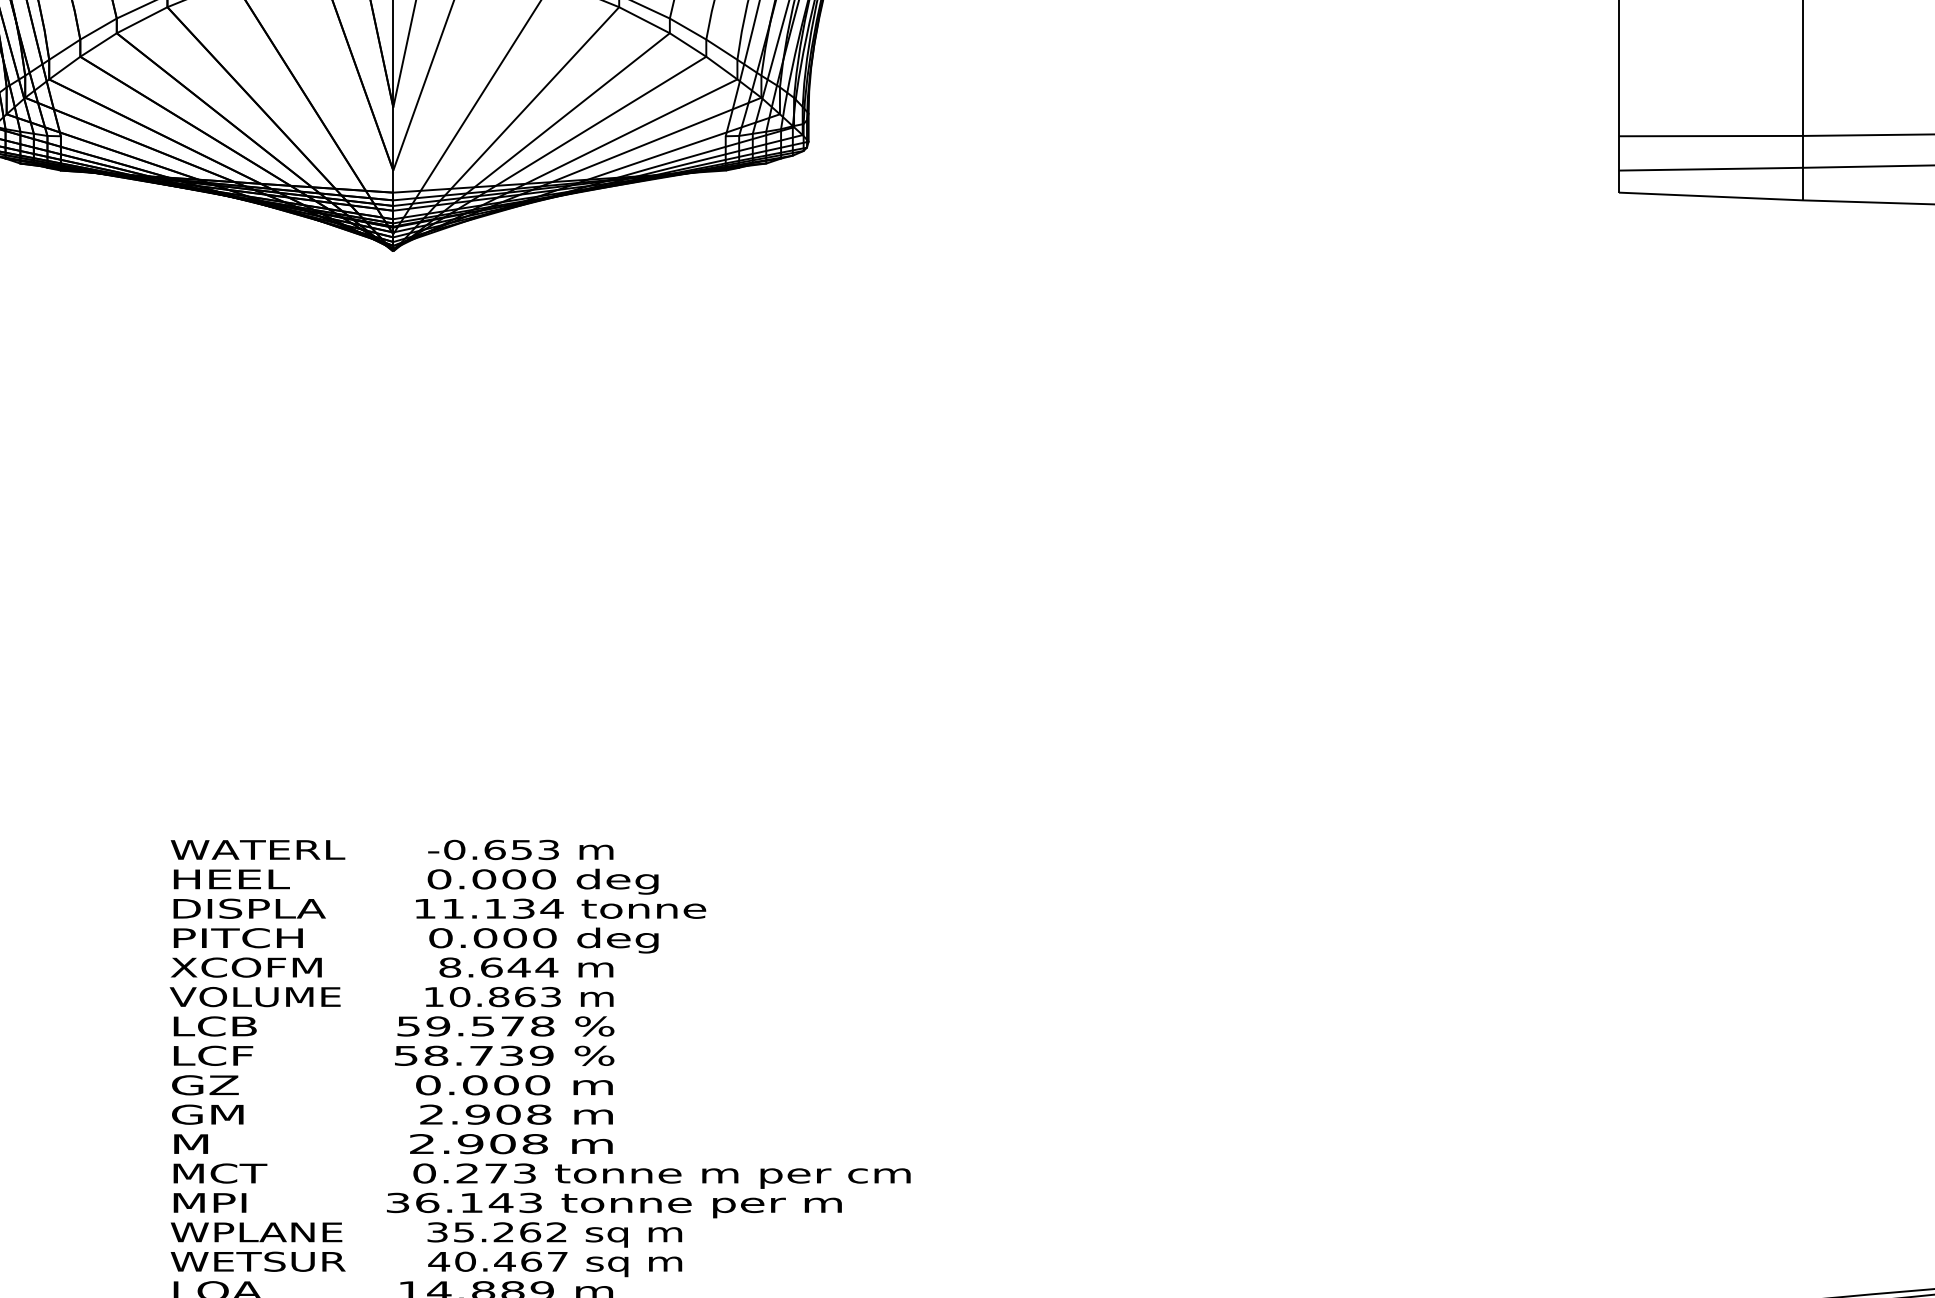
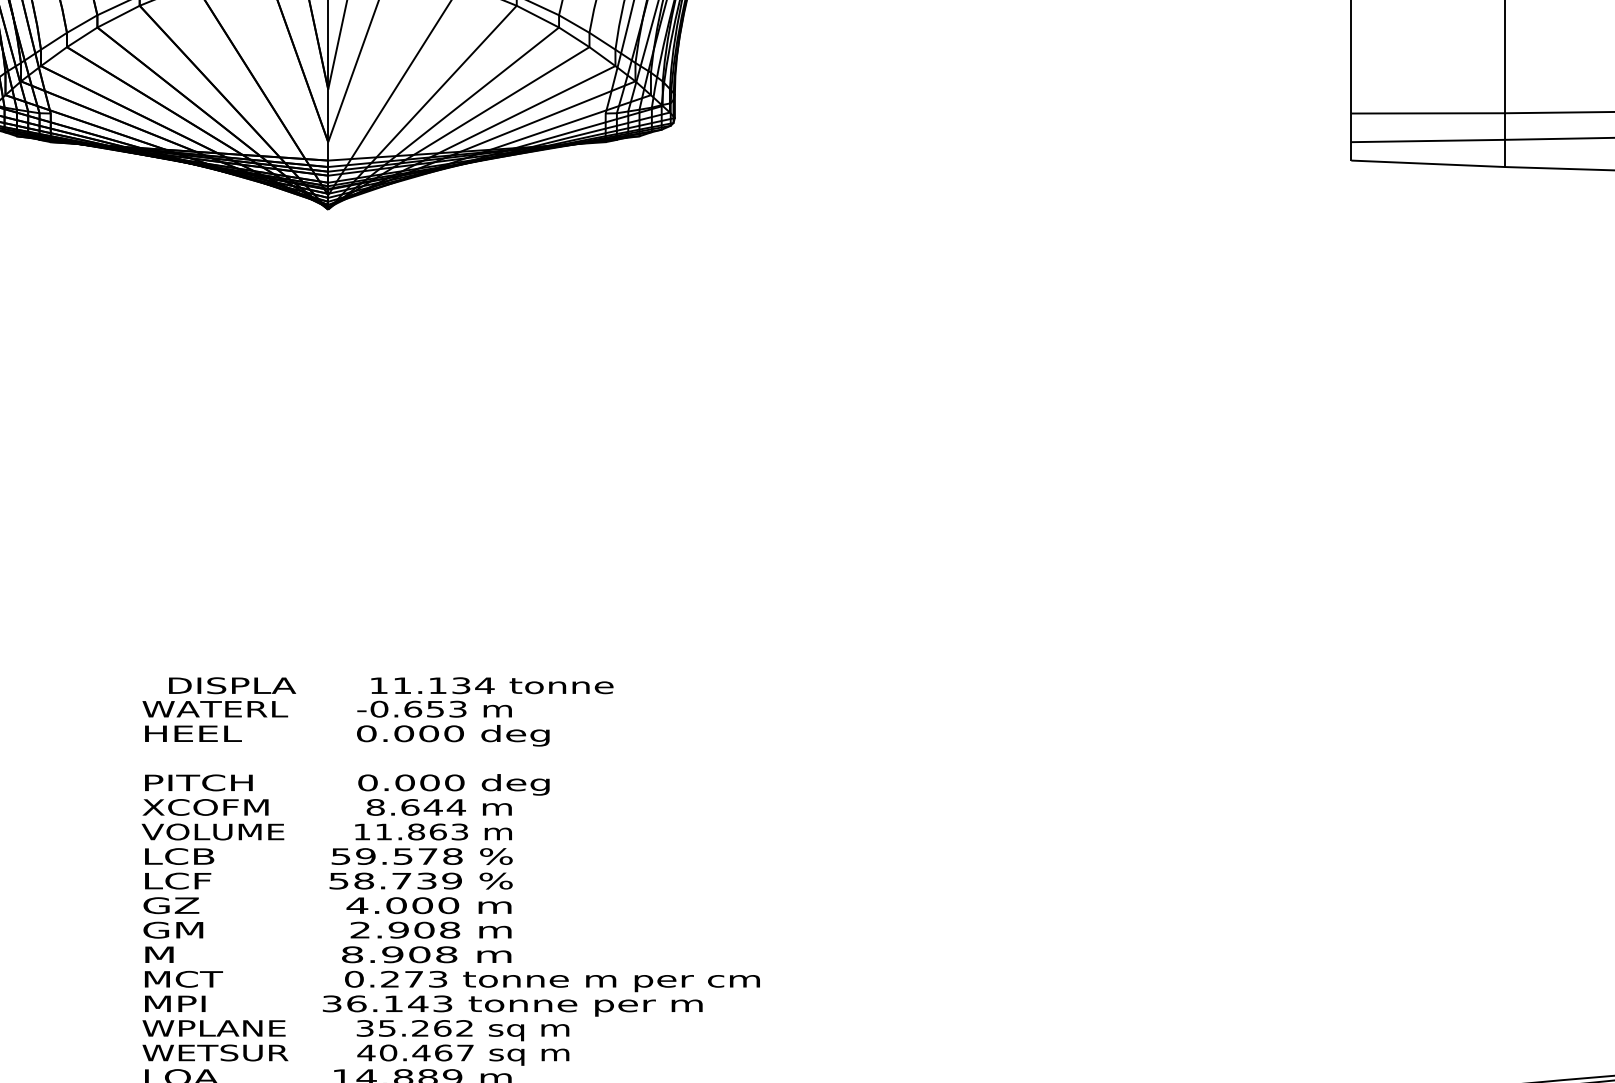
text: (439, 908) -> (390, 685), moved
text: (460, 997) -> (384, 832), 10.863 -> 11.863
text: (428, 1085) -> (357, 905), 0.000 -> 4.000
text: (422, 1144) -> (352, 955), 2.908 -> 8.908

